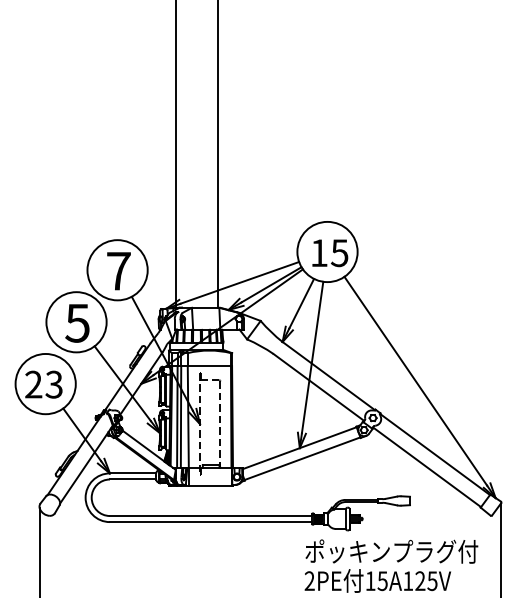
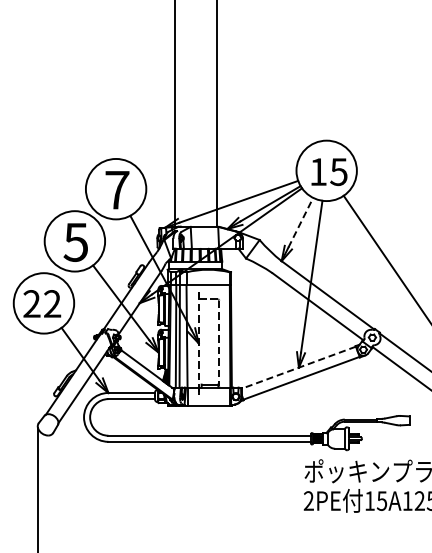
line: (301, 303) -> (300, 222), solid -> dashed
text: (53, 384) -> (51, 303), 23 -> 22
line: (299, 448) -> (298, 368), solid -> dashed

